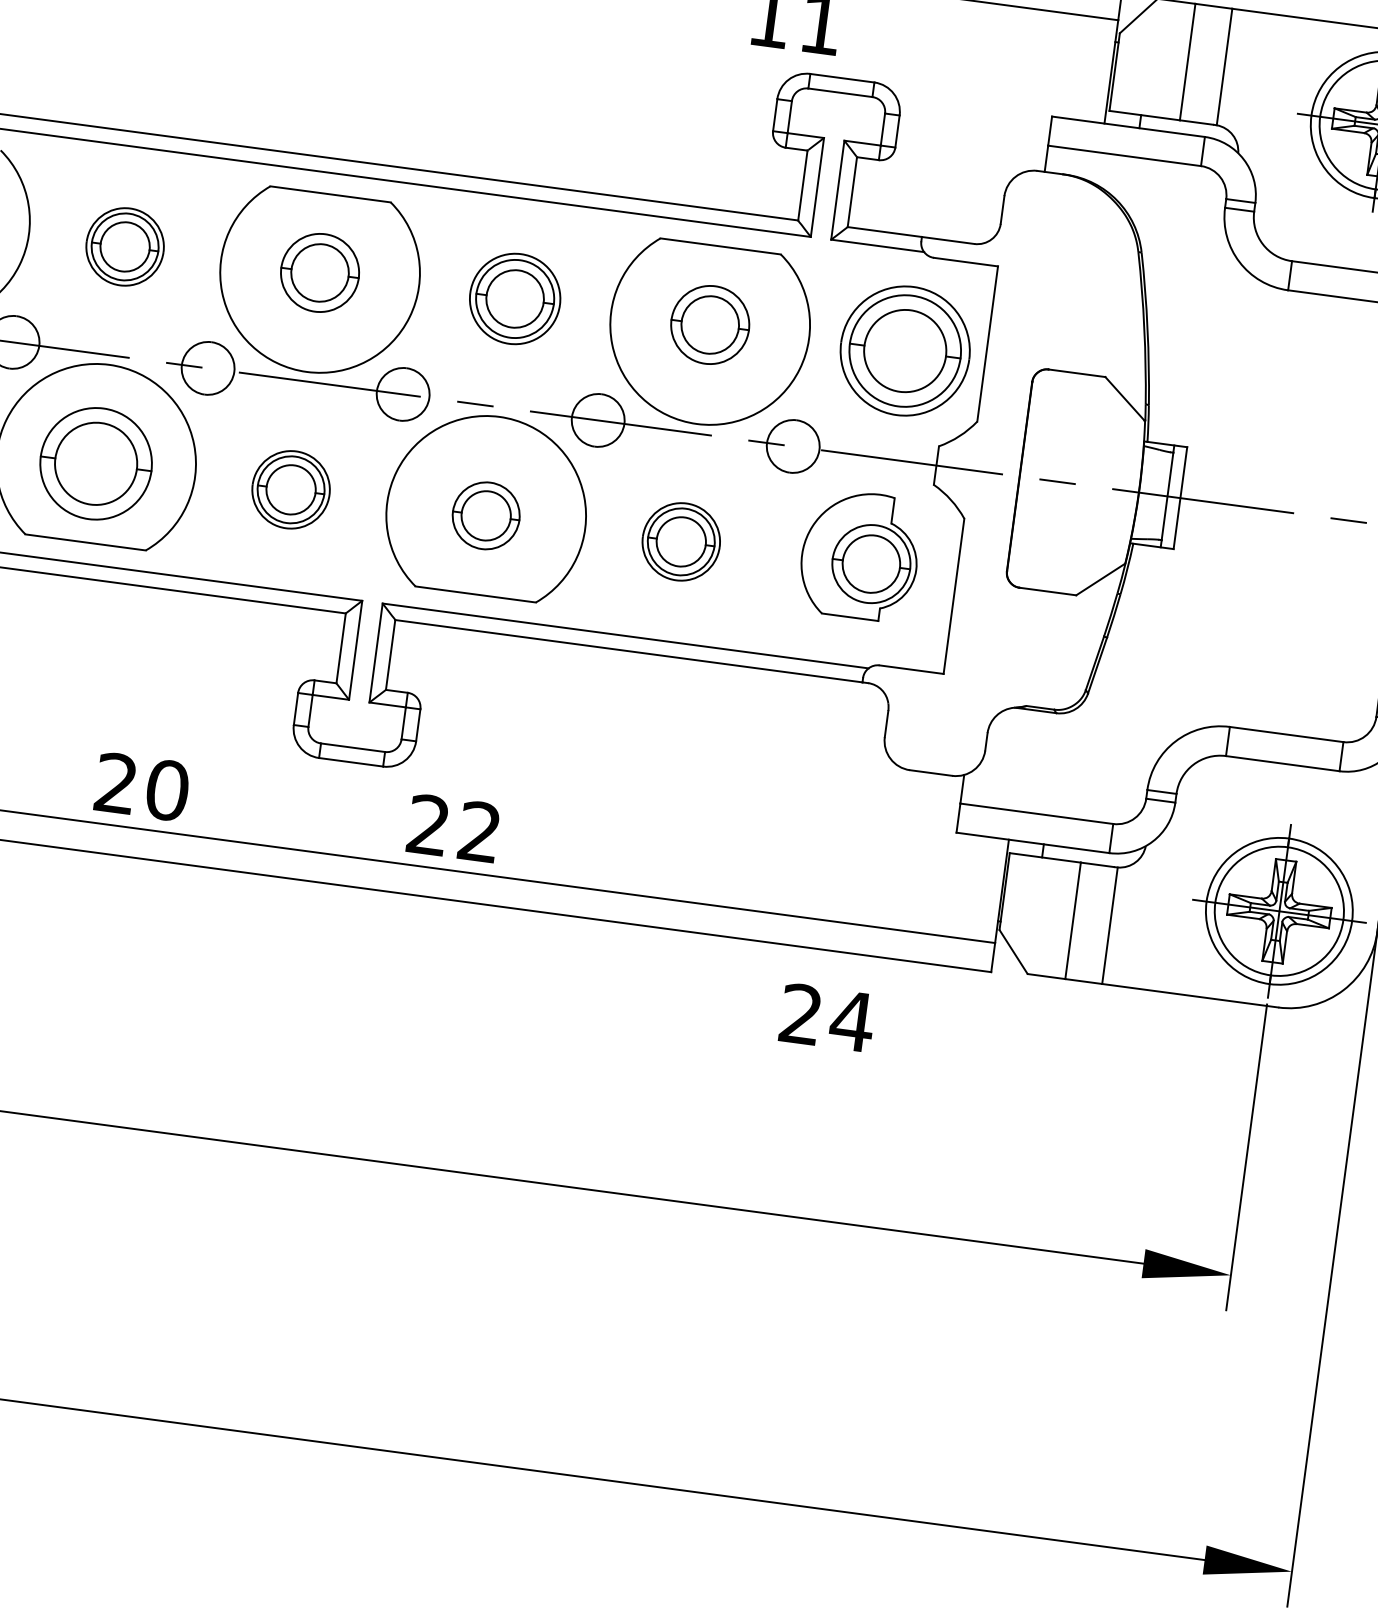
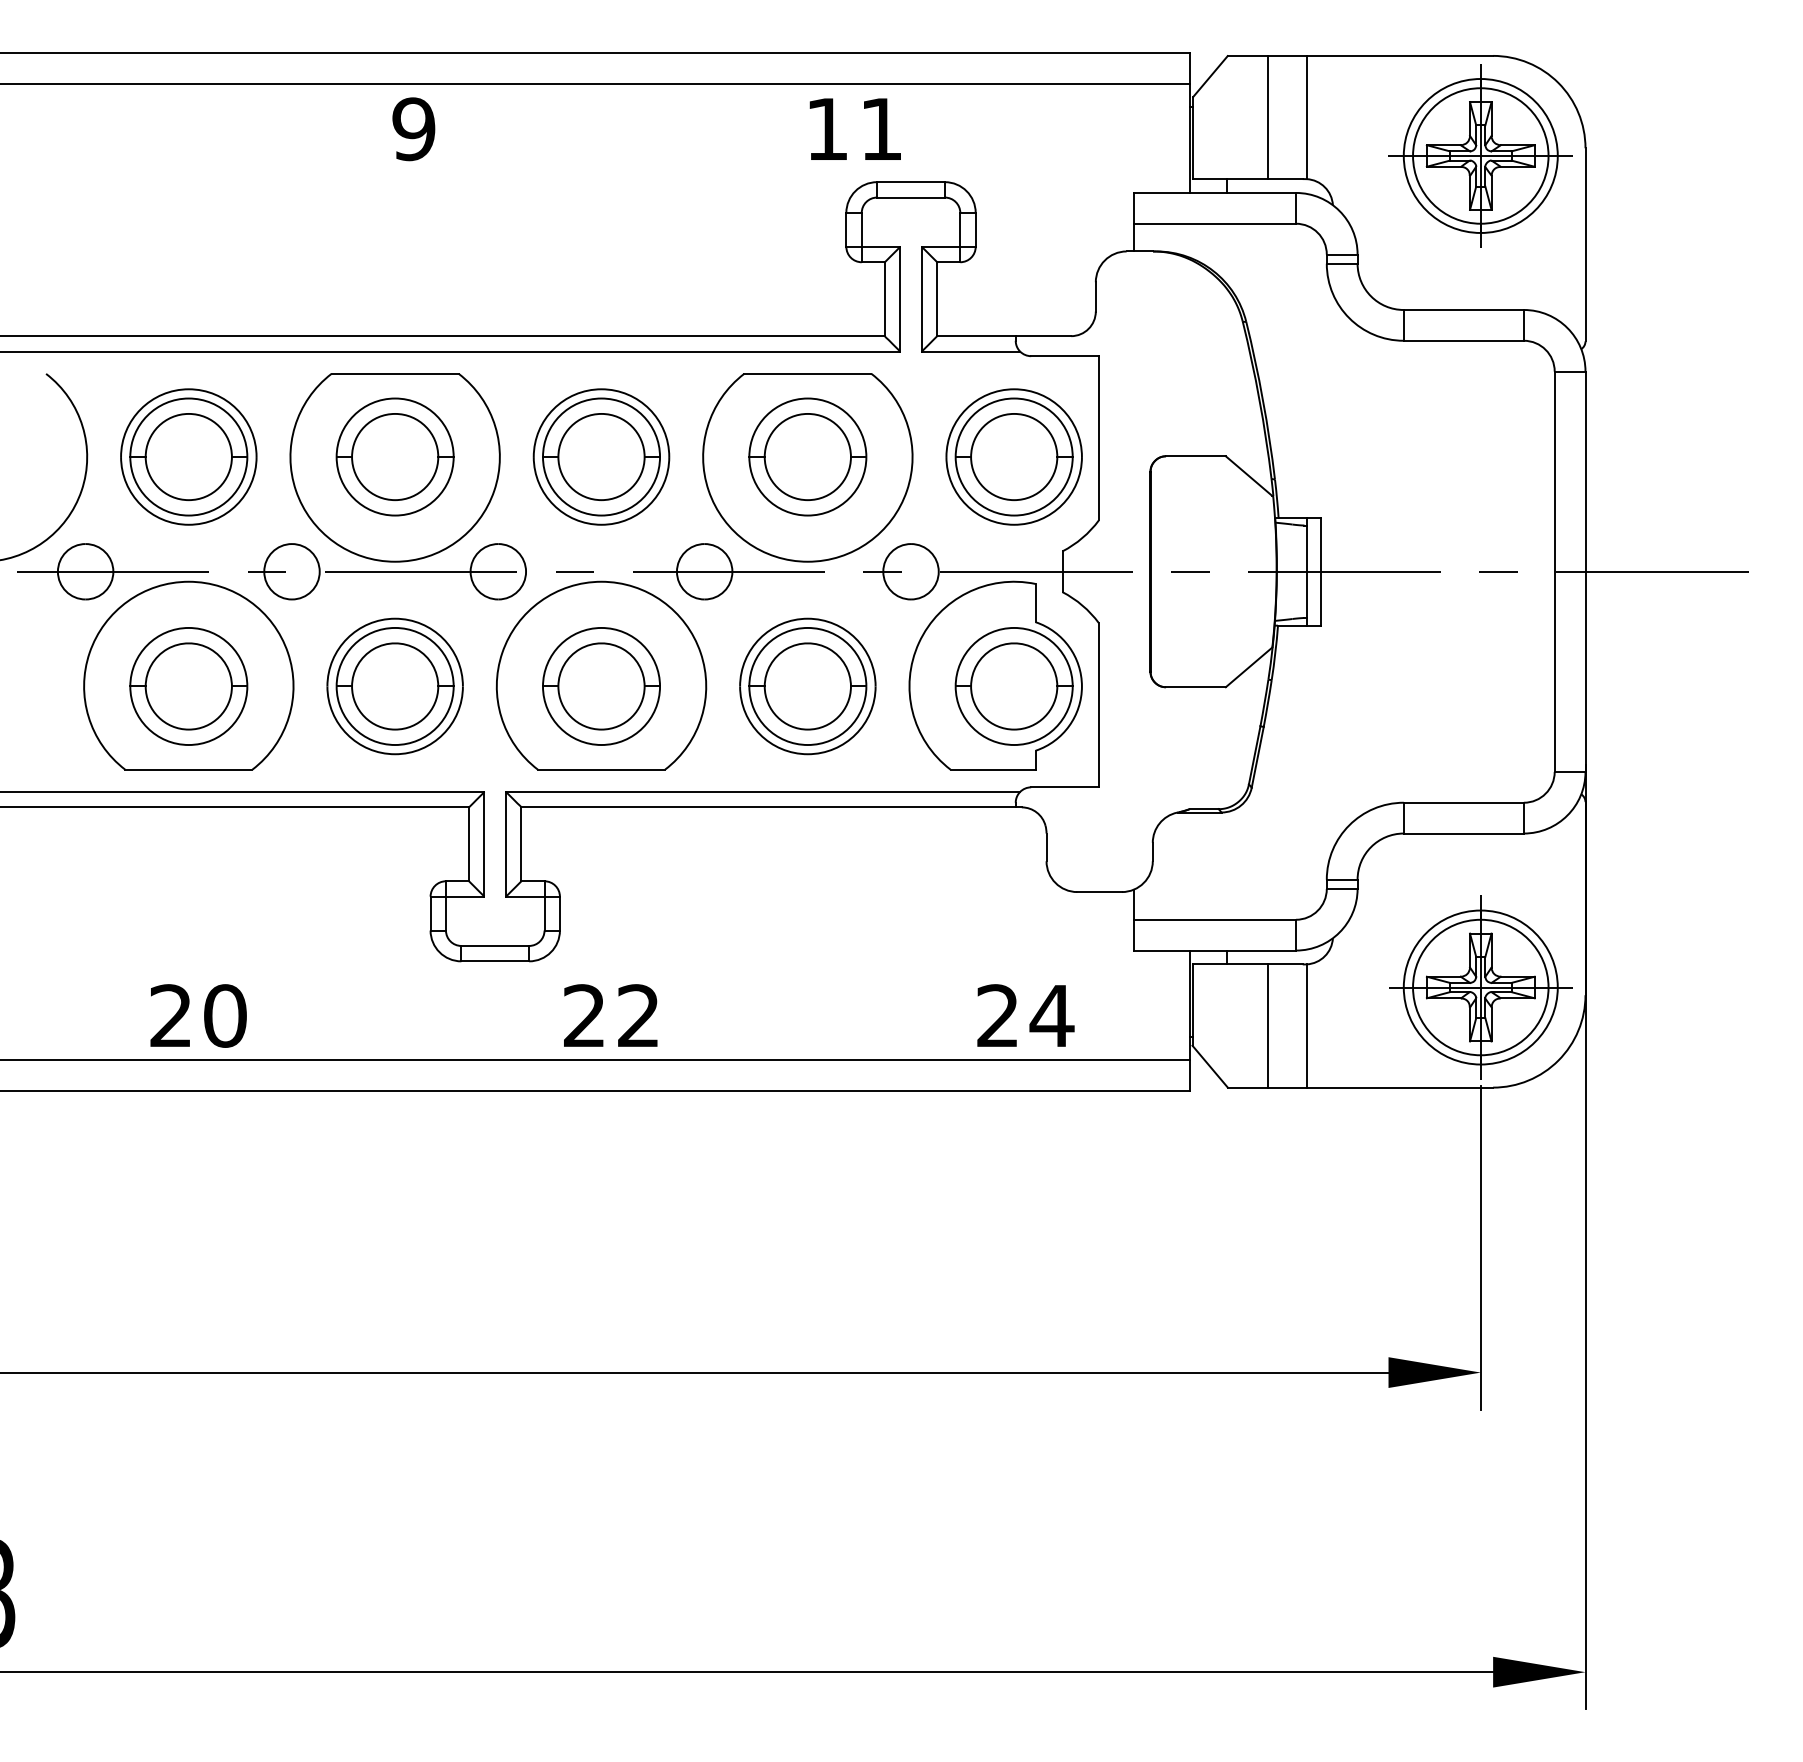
part: (124, 246) -> (188, 456), size x1.67
part: (319, 272) -> (394, 456), size x1.43
part: (515, 298) -> (601, 456), size x1.43
part: (709, 324) -> (807, 456), size x1.43
part: (290, 489) -> (394, 686), size x1.67
part: (486, 515) -> (601, 686), size x1.67
part: (680, 541) -> (807, 686), size x1.67
part: (860, 555) -> (995, 675), size x1.43
text: (142, 786) -> (198, 1015), moved
text: (827, 1017) -> (1025, 1015), moved

